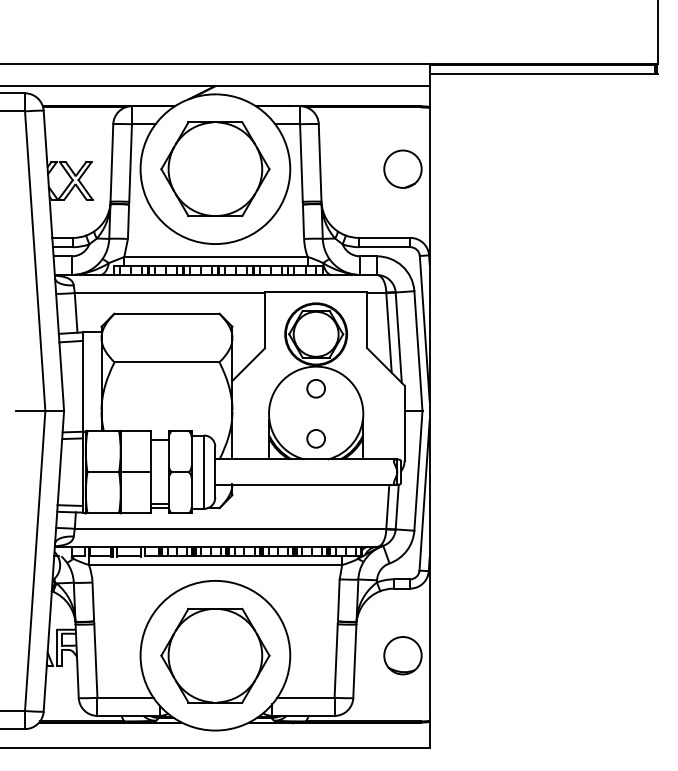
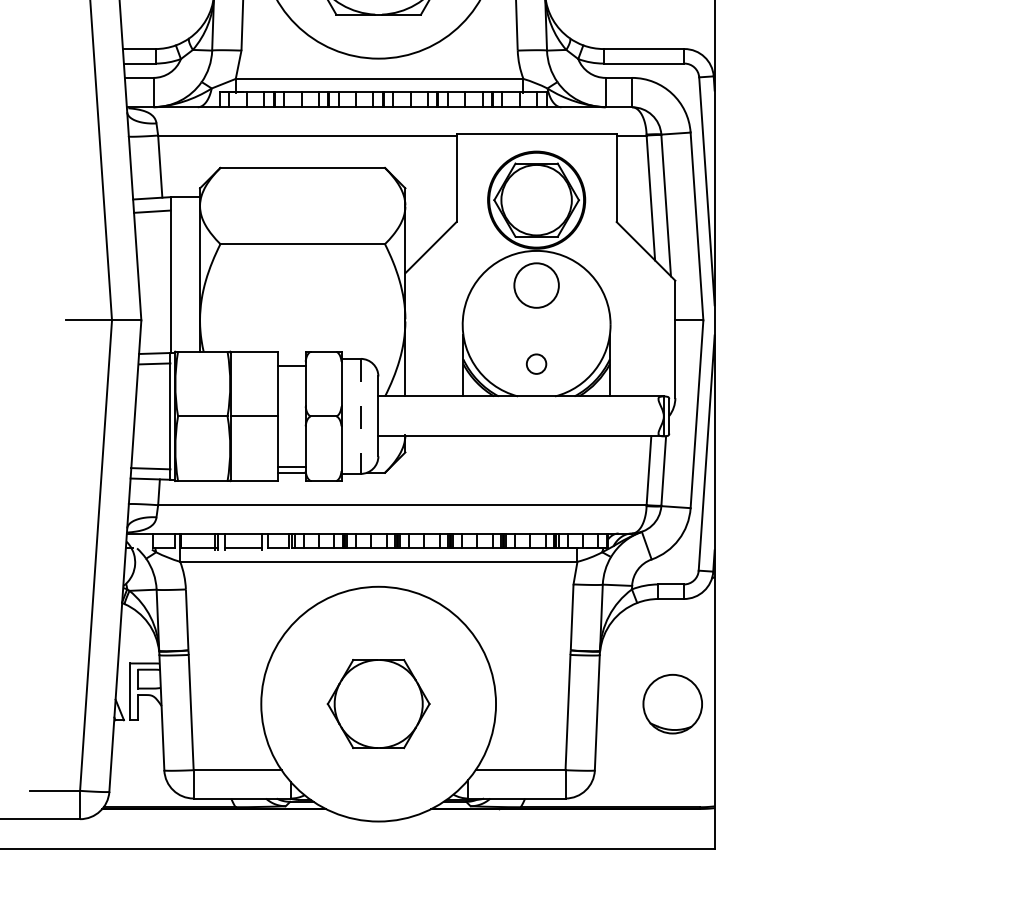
circle: (316, 388) -> (537, 285), size x1.6
circle: (315, 438) -> (535, 363), size x0.7
line: (204, 472) -> (361, 416), solid -> dashed
part: (215, 655) -> (378, 703), size x0.6

